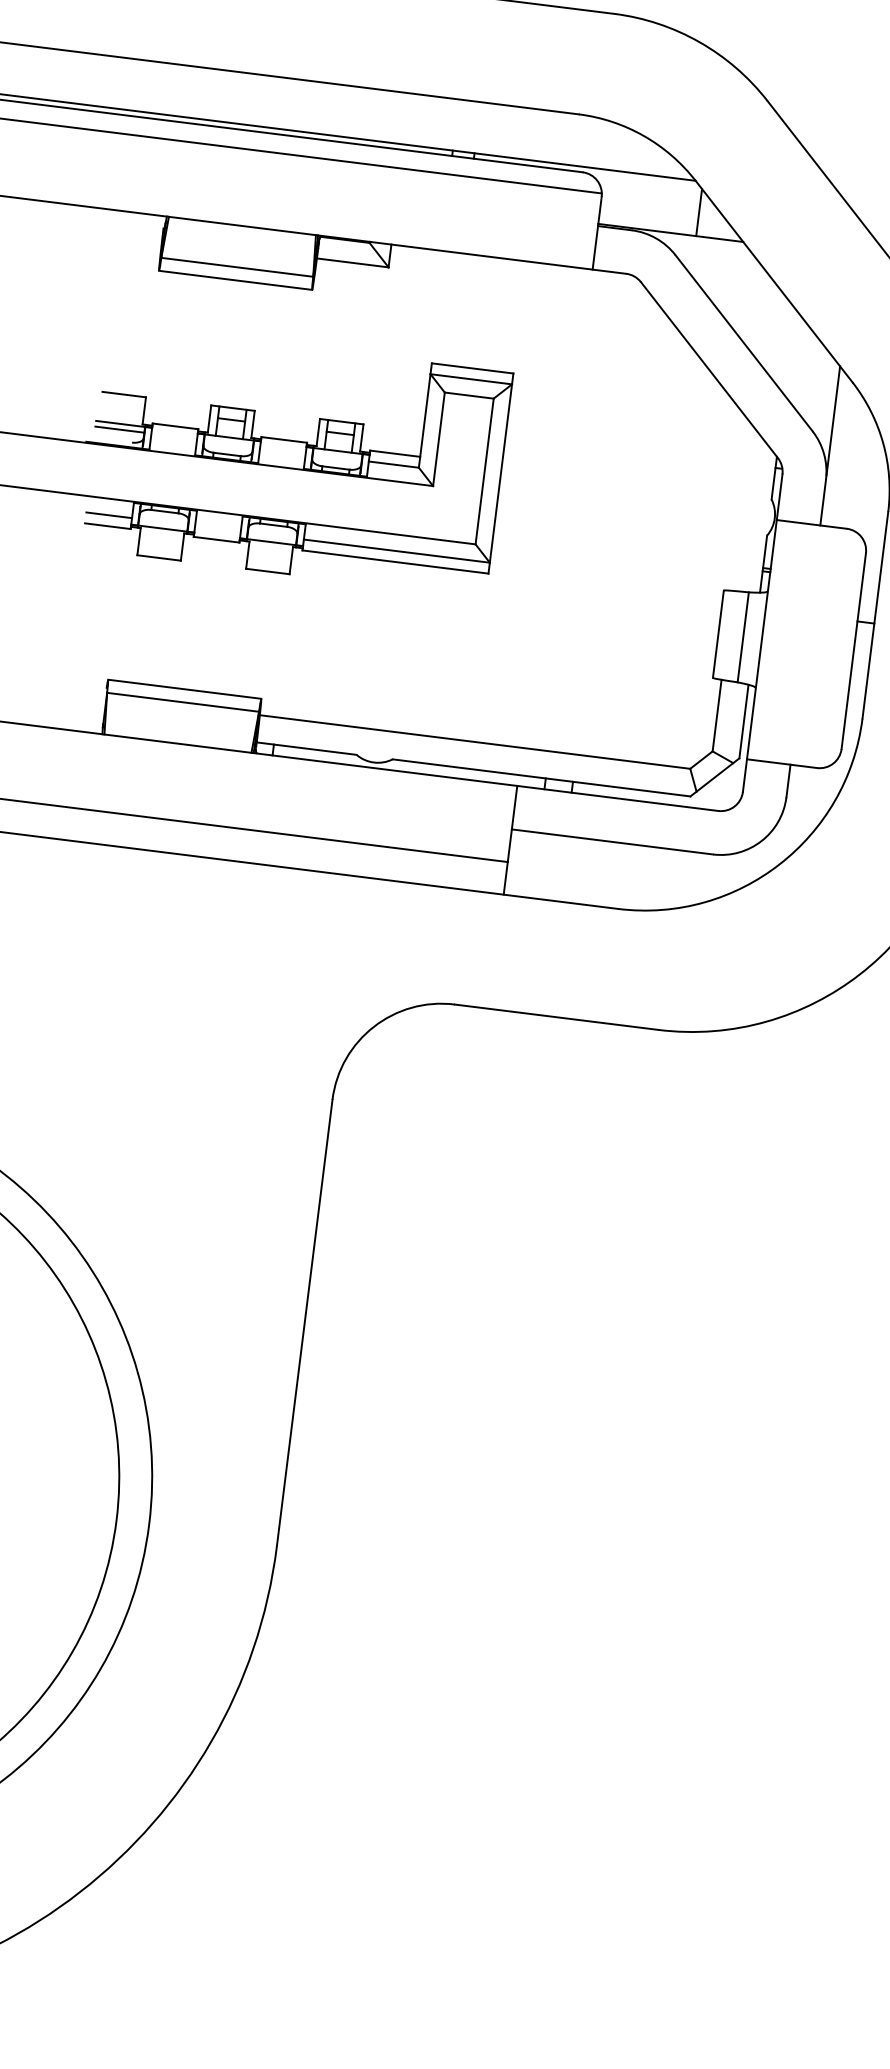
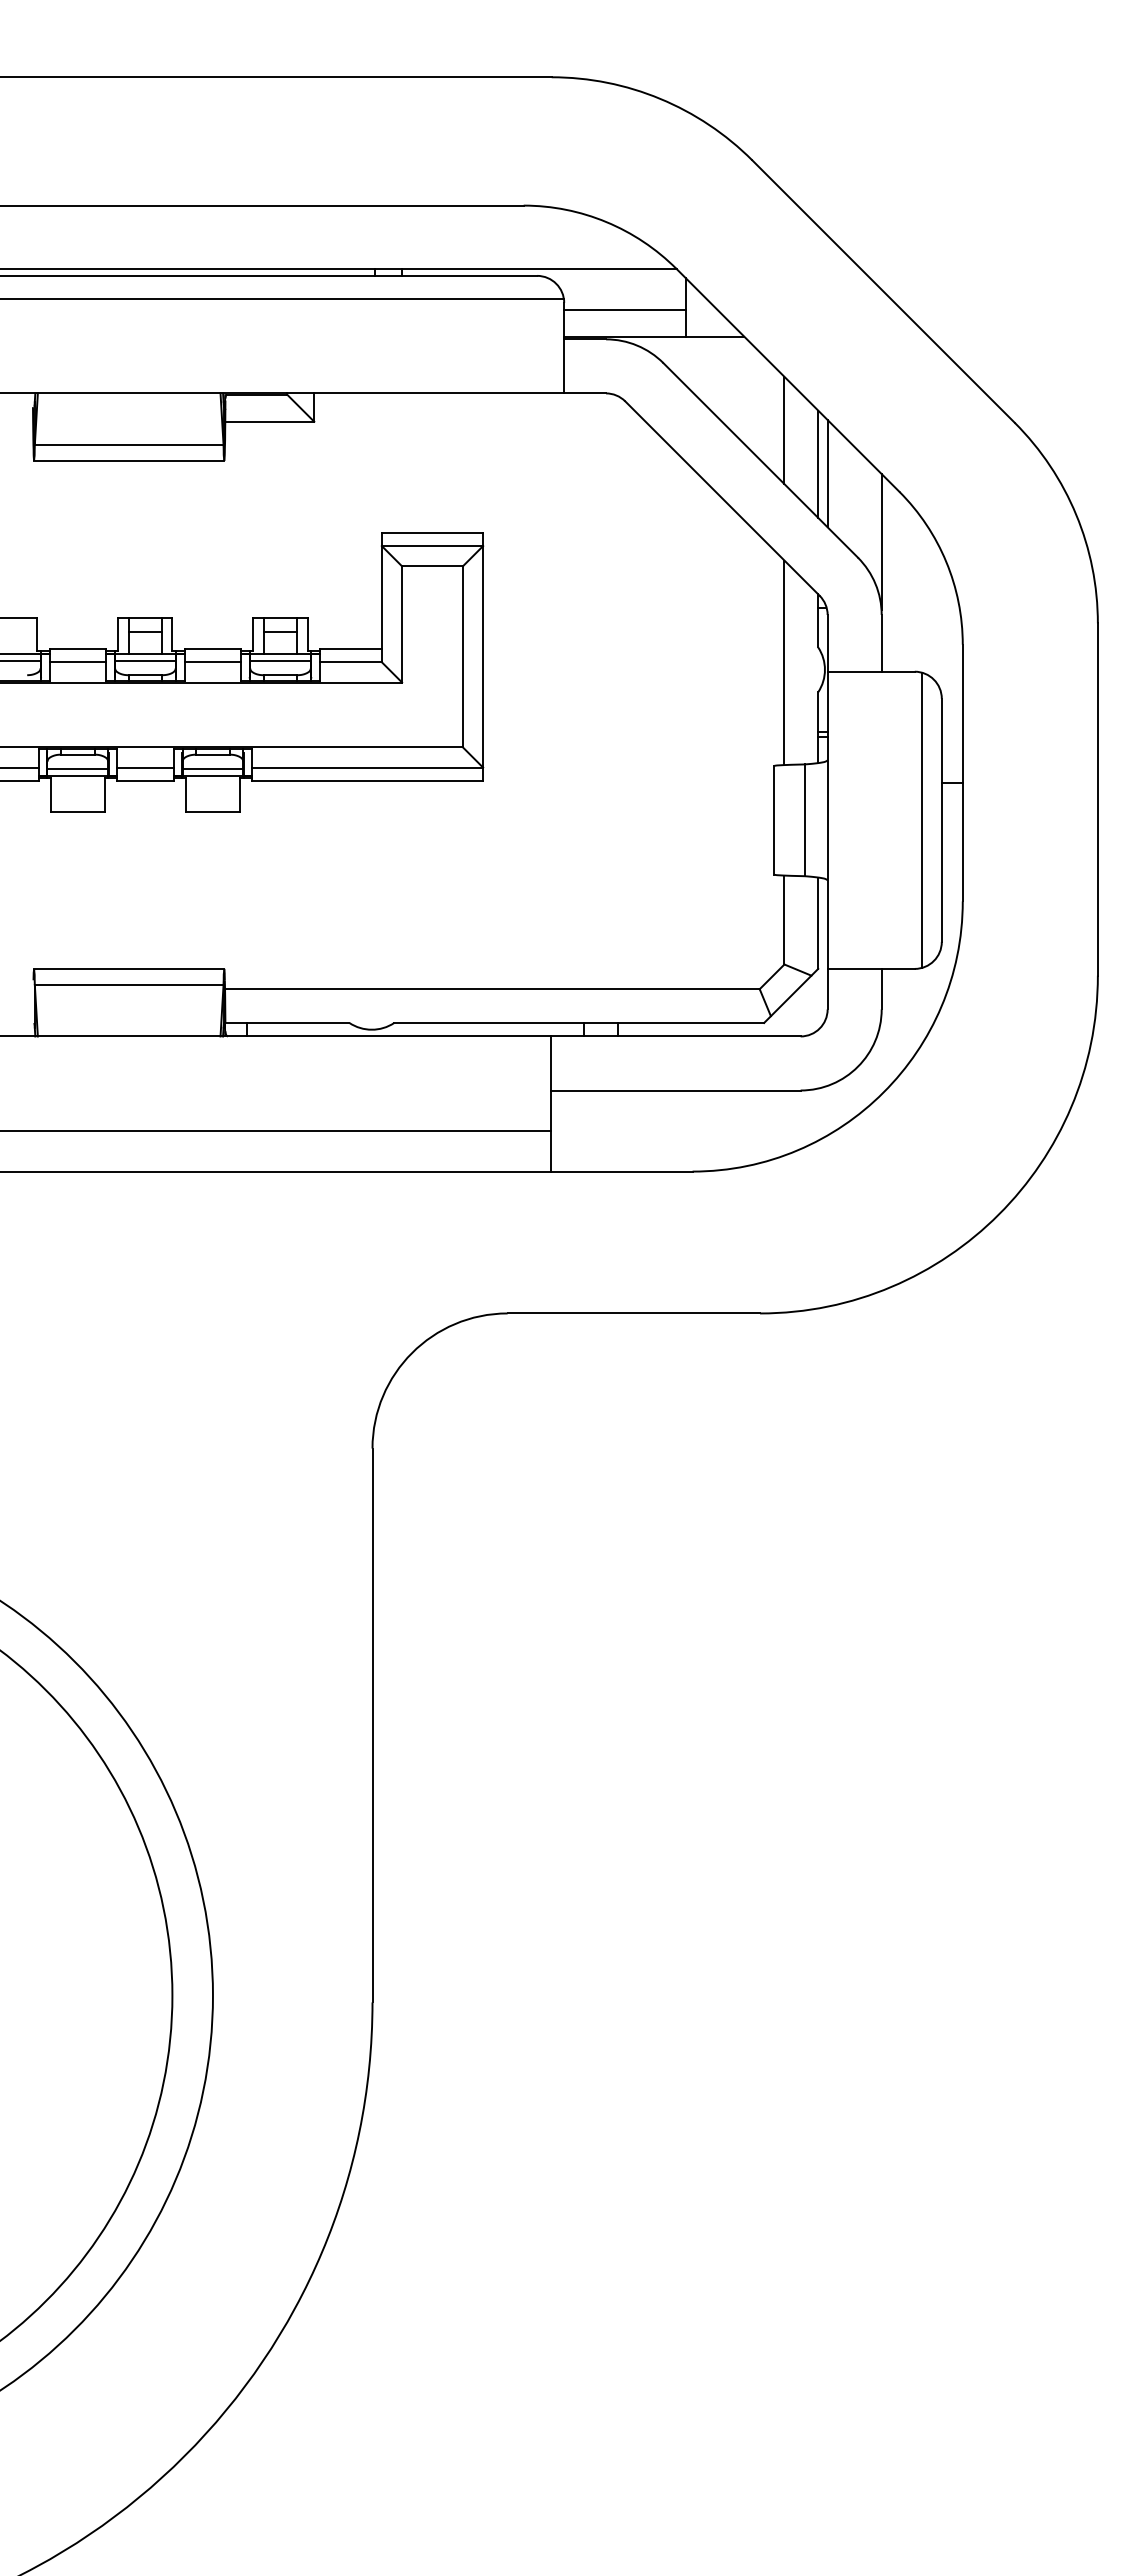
line: (649, 208) -> (624, 309), added
line: (766, 321) -> (784, 430), added
line: (790, 351) -> (818, 463), added
line: (796, 360) -> (827, 473), added
line: (173, 437) -> (77, 662), added
line: (228, 443) -> (145, 661), added
line: (282, 450) -> (212, 662), added
line: (337, 456) -> (280, 661), added
line: (742, 508) -> (784, 662), added
line: (163, 522) -> (77, 768), added
line: (218, 528) -> (145, 767), added
line: (271, 536) -> (212, 768), added
line: (838, 648) -> (922, 819), added

